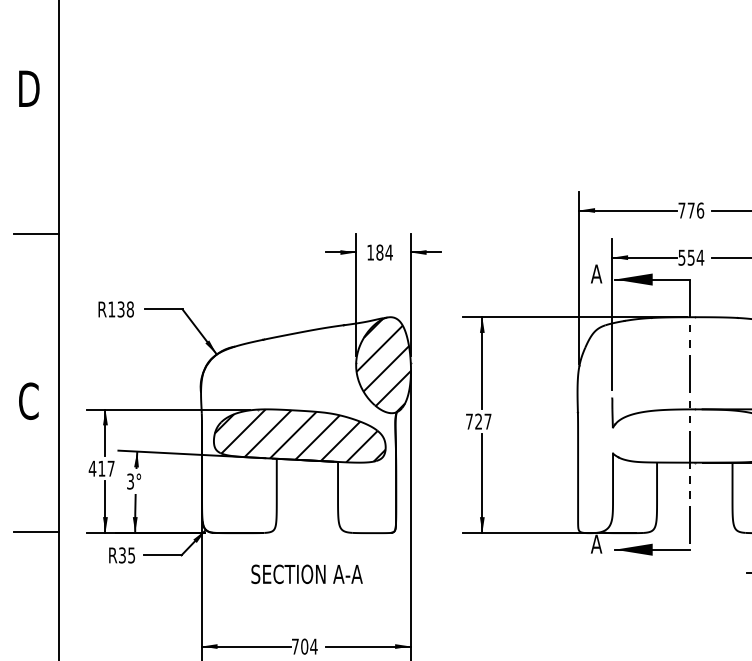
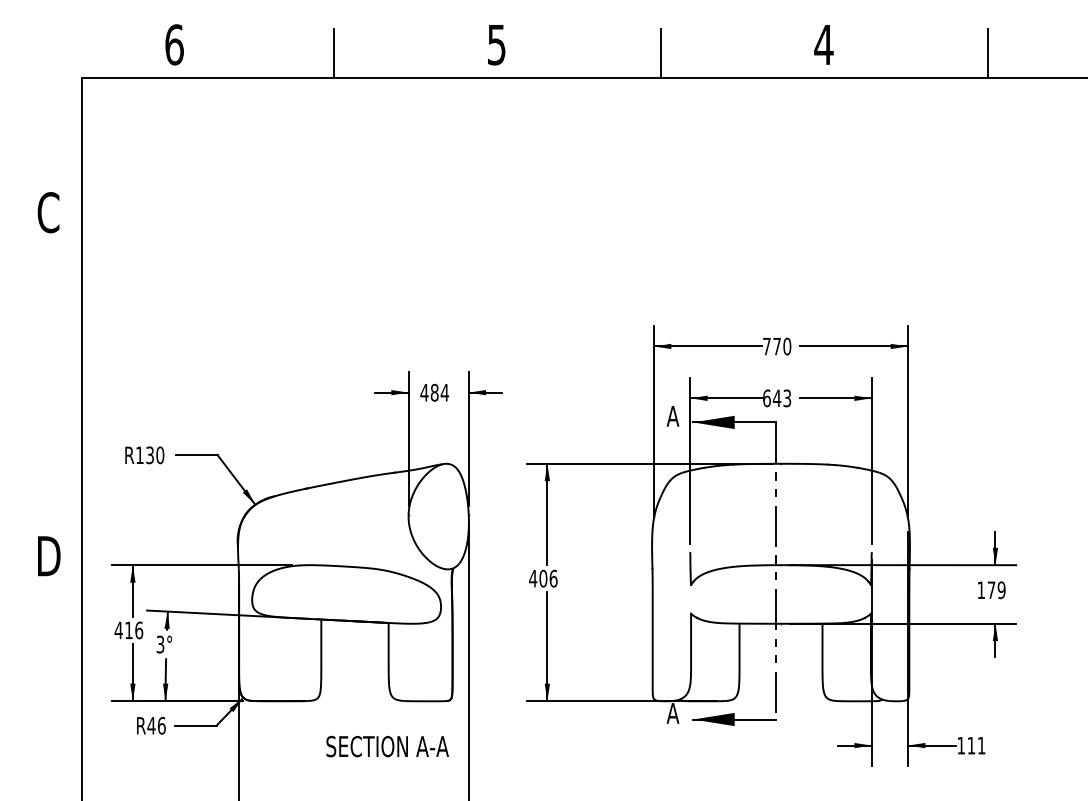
text: (28, 88) -> (48, 212), D -> C
text: (700, 210) -> (787, 346), 776 -> 770
line: (35, 234) -> (56, 372), removed
text: (370, 252) -> (424, 392), 184 -> 484
text: (691, 257) -> (777, 398), 554 -> 643
text: (130, 308) -> (160, 454), R138 -> R130
hatch: (383, 366) -> (438, 517), removed
text: (28, 400) -> (48, 555), C -> D
text: (478, 421) -> (543, 578), 727 -> 406
hatch: (299, 436) -> (346, 594), removed
text: (111, 468) -> (139, 630), 417 -> 416
line: (35, 531) -> (56, 699), removed
text: (126, 555) -> (156, 725), R35 -> R46
text: (306, 574) -> (387, 746), moved

